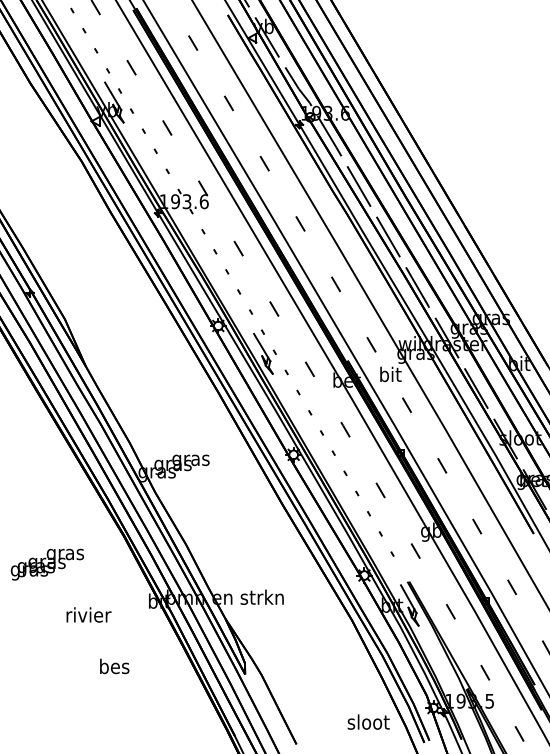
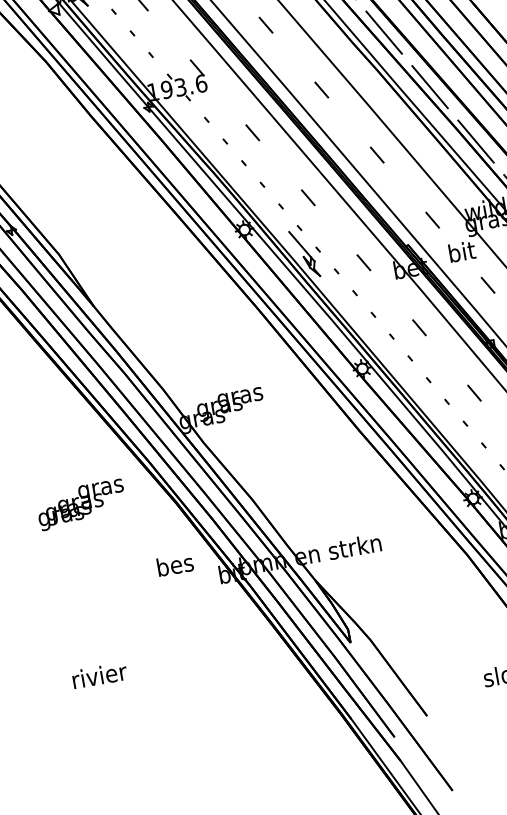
text: (46, 564) -> (80, 504), moved
text: (88, 614) -> (99, 675), moved
text: (114, 666) -> (175, 565), moved

